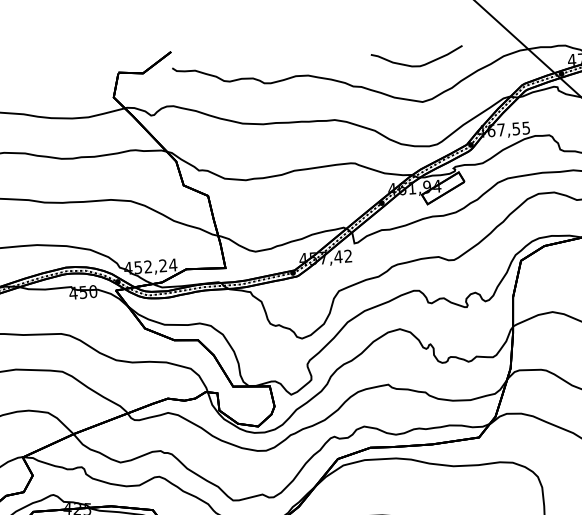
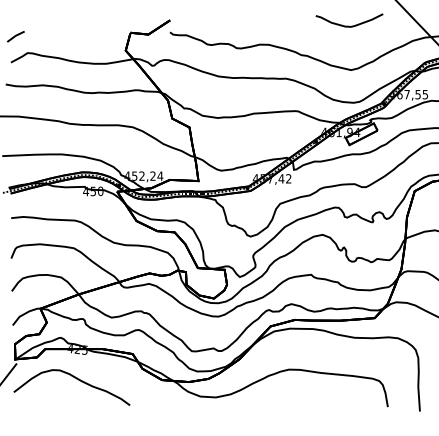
curve: (417, 64) -> (349, 25), moved

